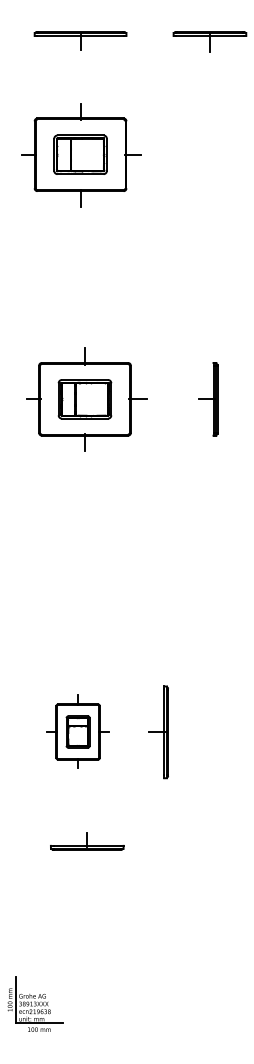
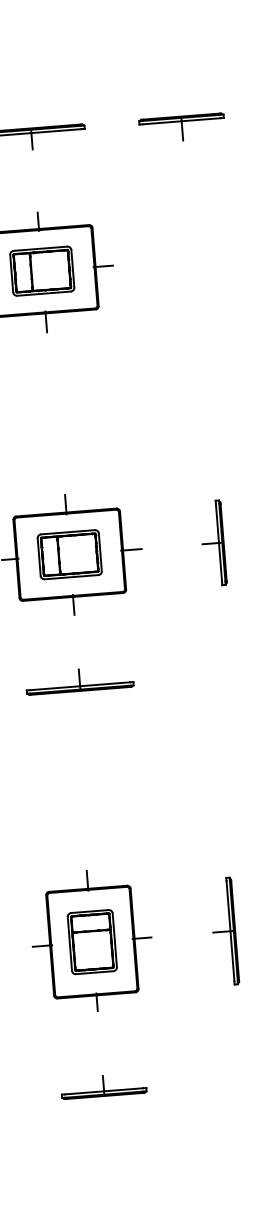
part: (84, 507) -> (79, 680), added
part: (77, 731) -> (91, 941), size x1.67
part: (158, 732) -> (223, 931), moved
part: (87, 841) -> (104, 1086), moved

